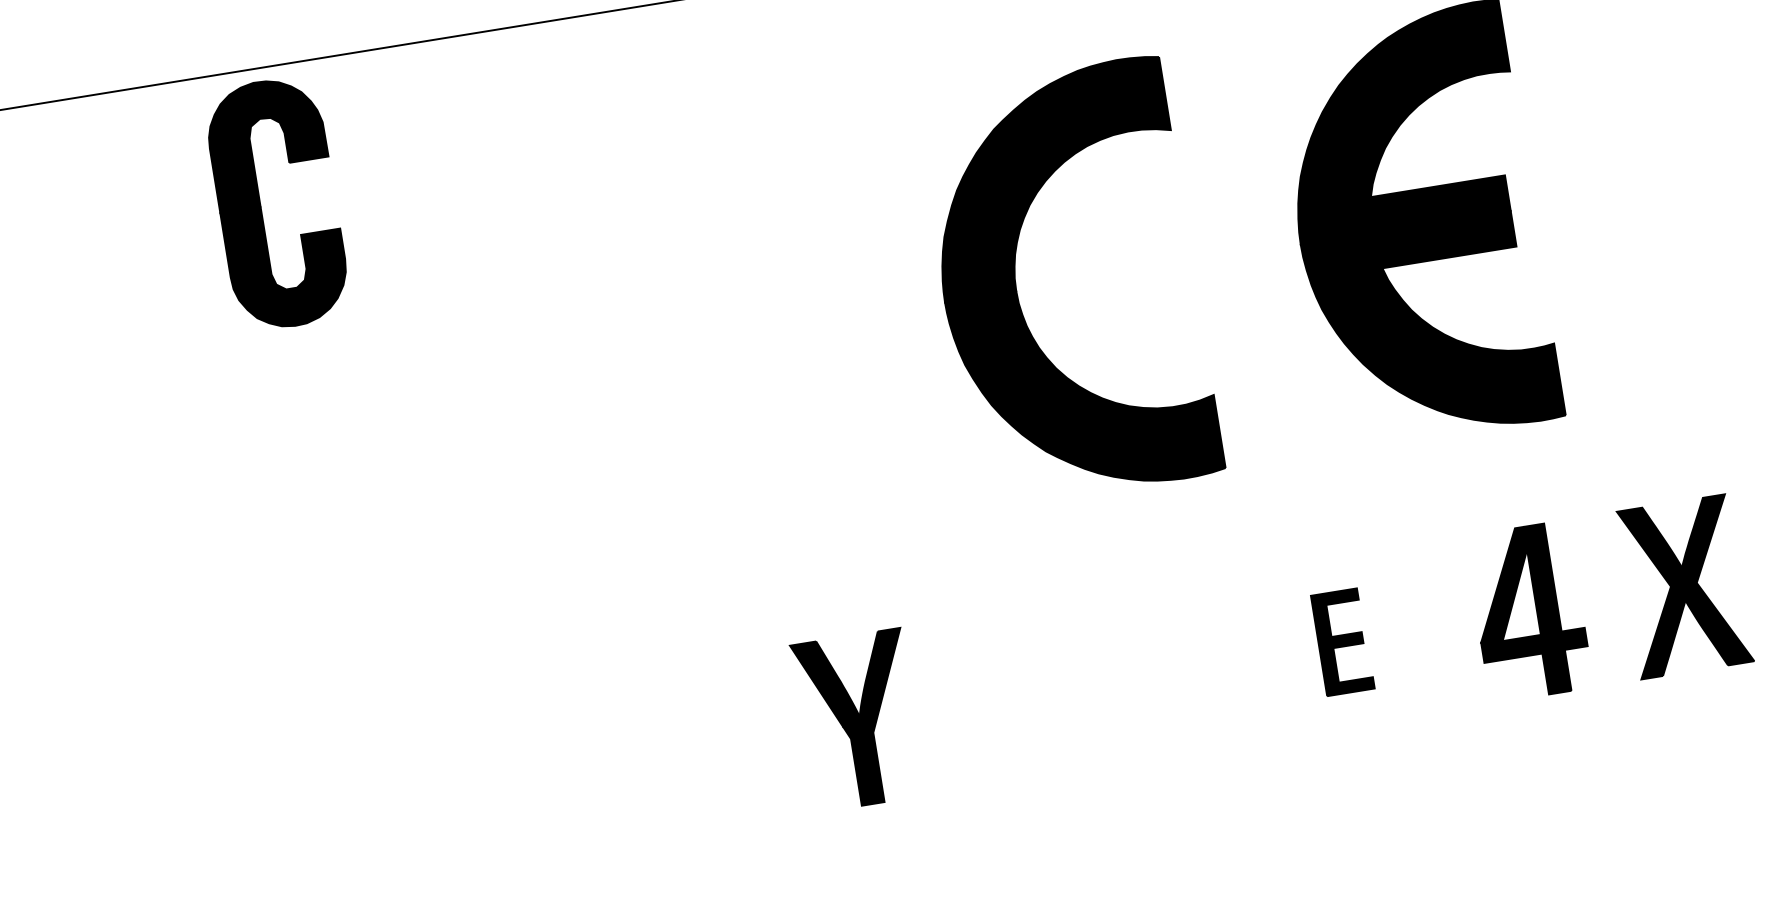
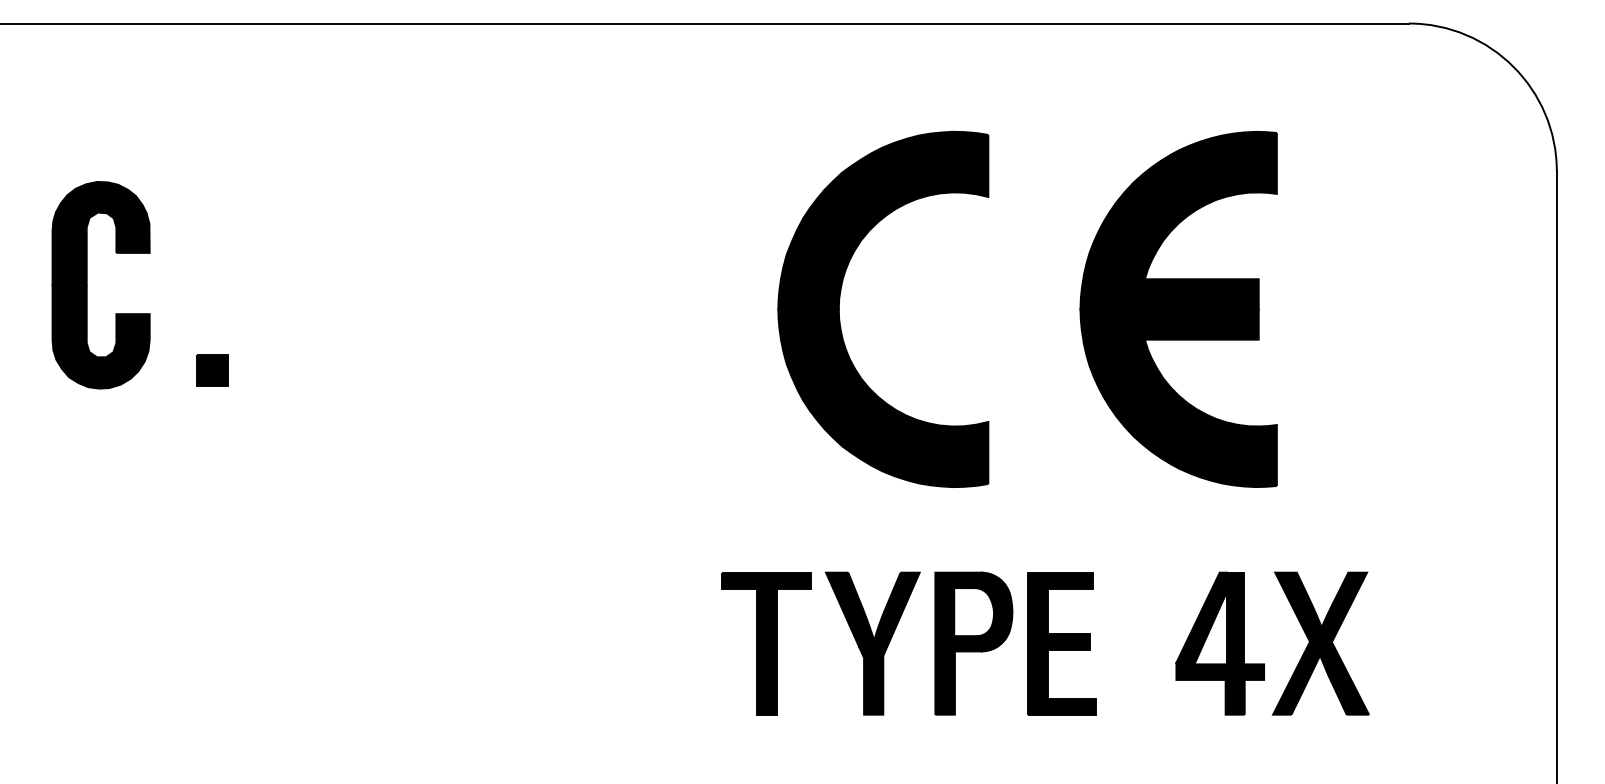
part: (261, 206) -> (87, 285), moved
part: (290, 482) -> (212, 370), added
part: (1683, 586) -> (1320, 643), moved
part: (1342, 641) -> (1061, 643), size x1.67
part: (1238, 658) -> (973, 643), added
part: (994, 698) -> (766, 643), added
part: (858, 720) -> (872, 643), moved

